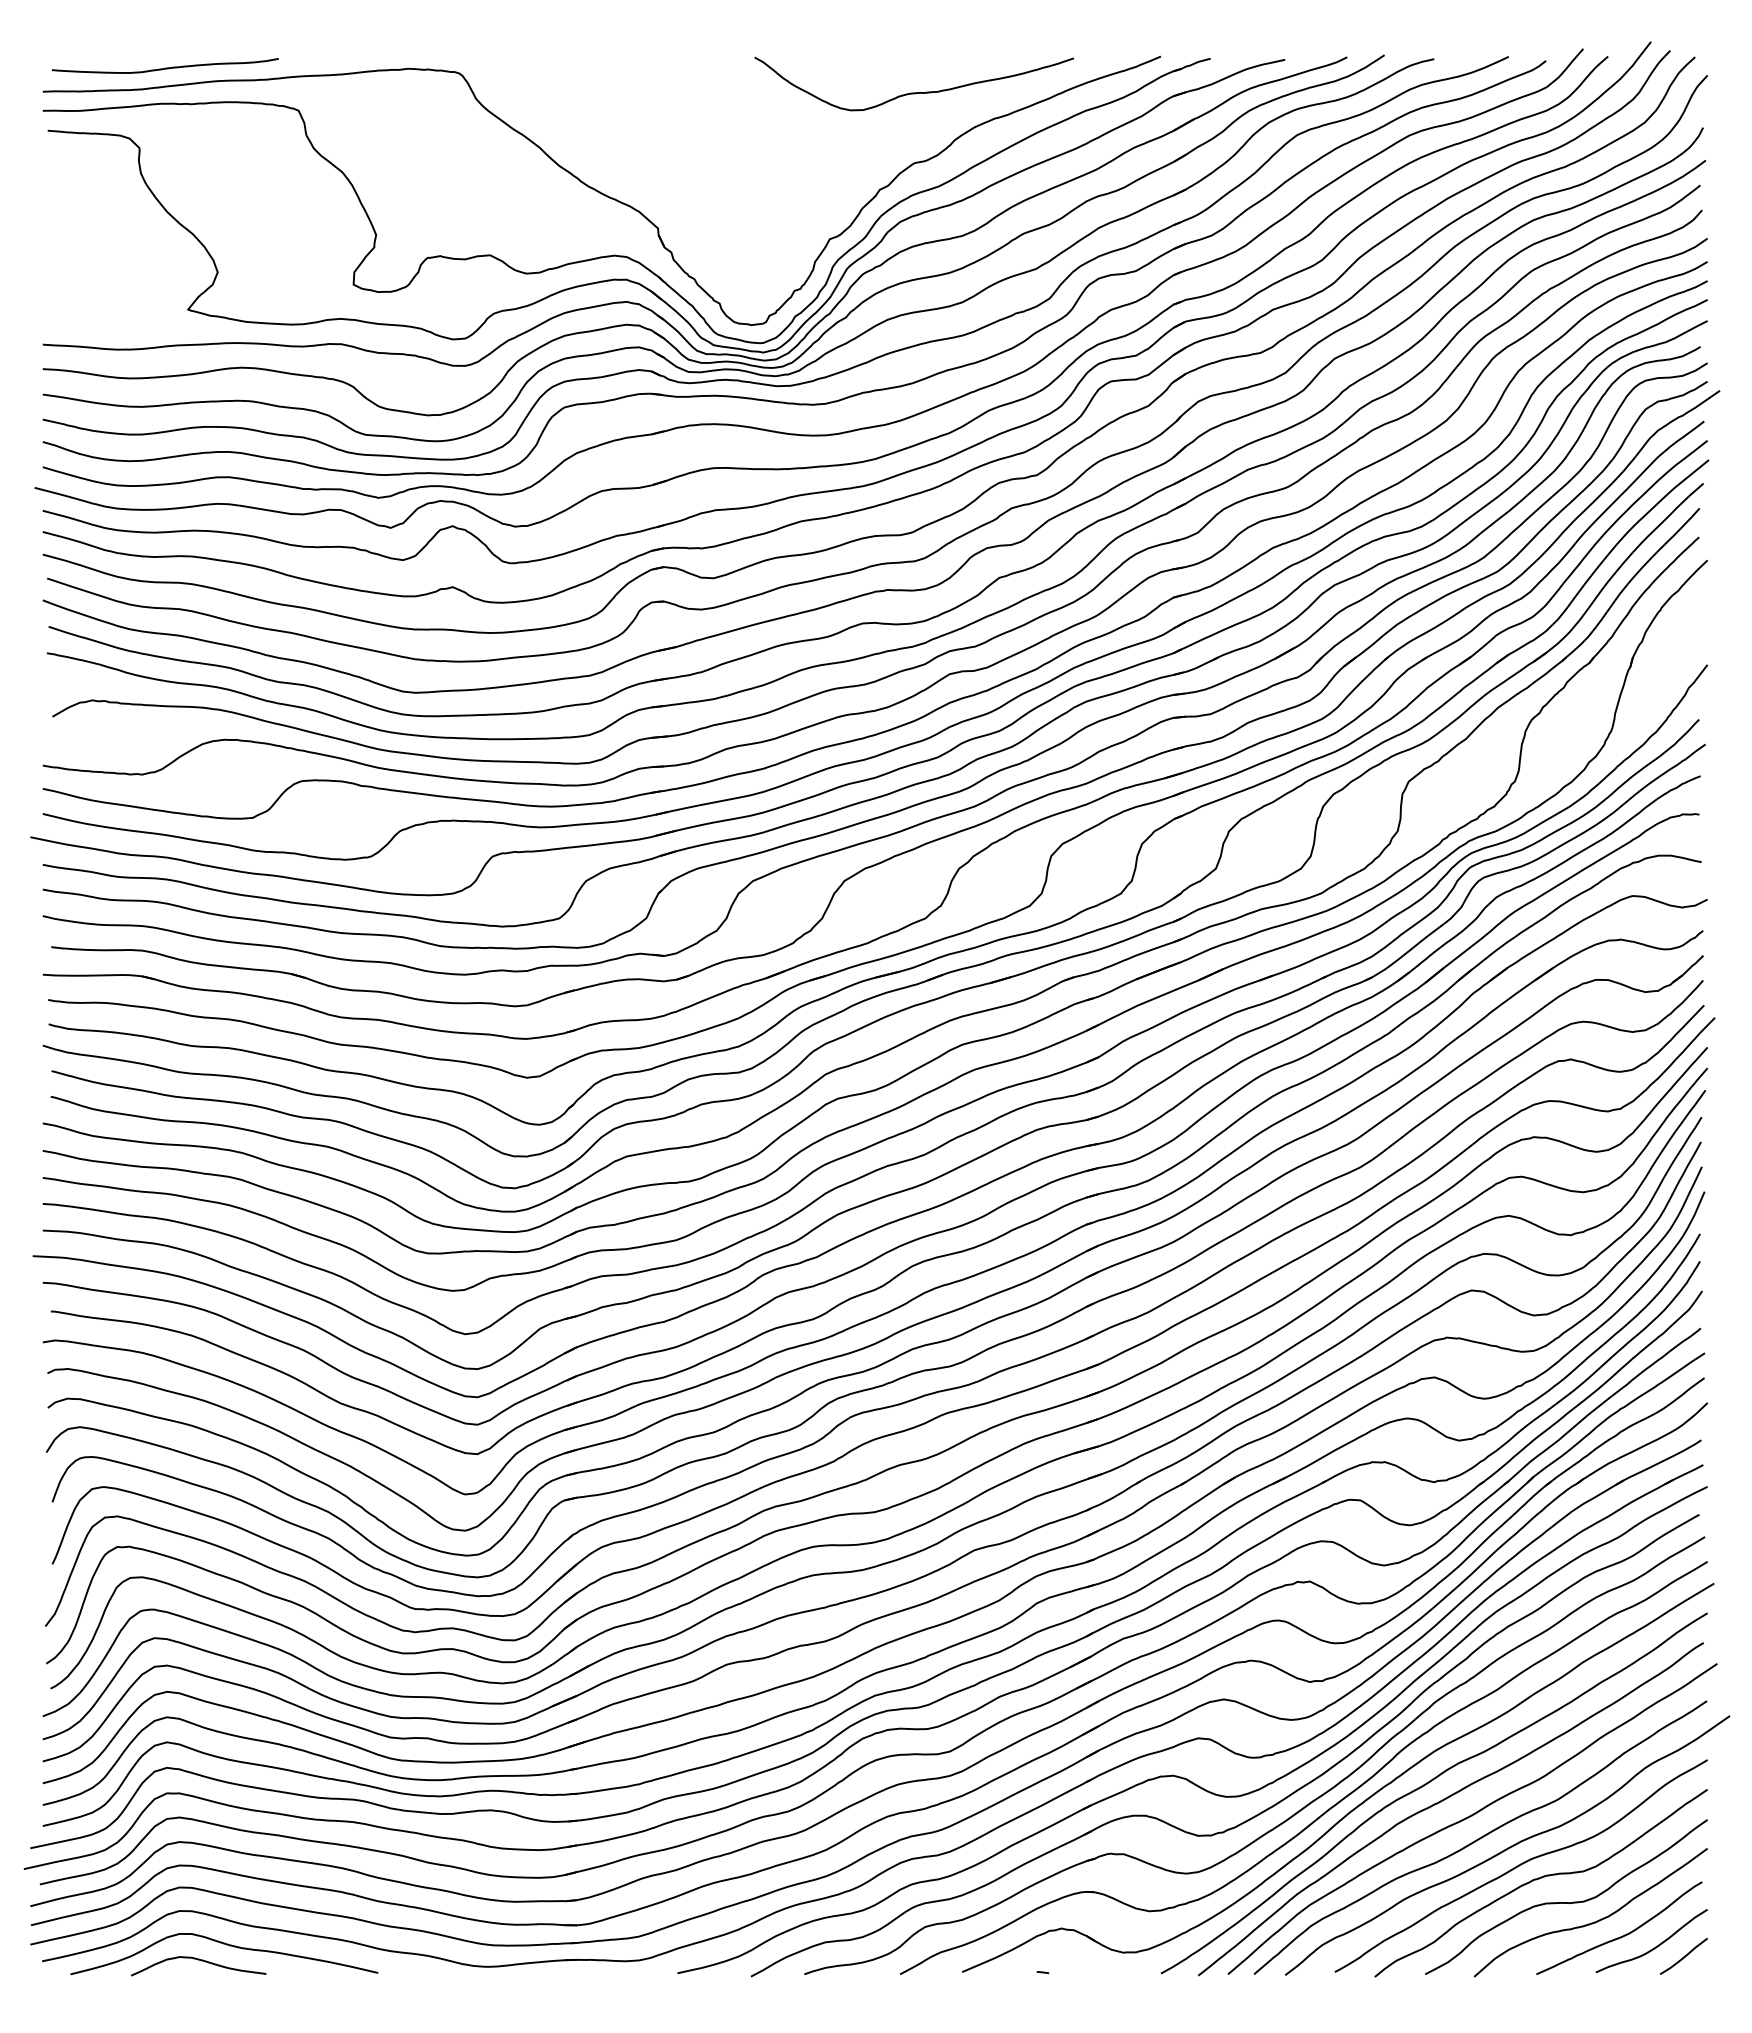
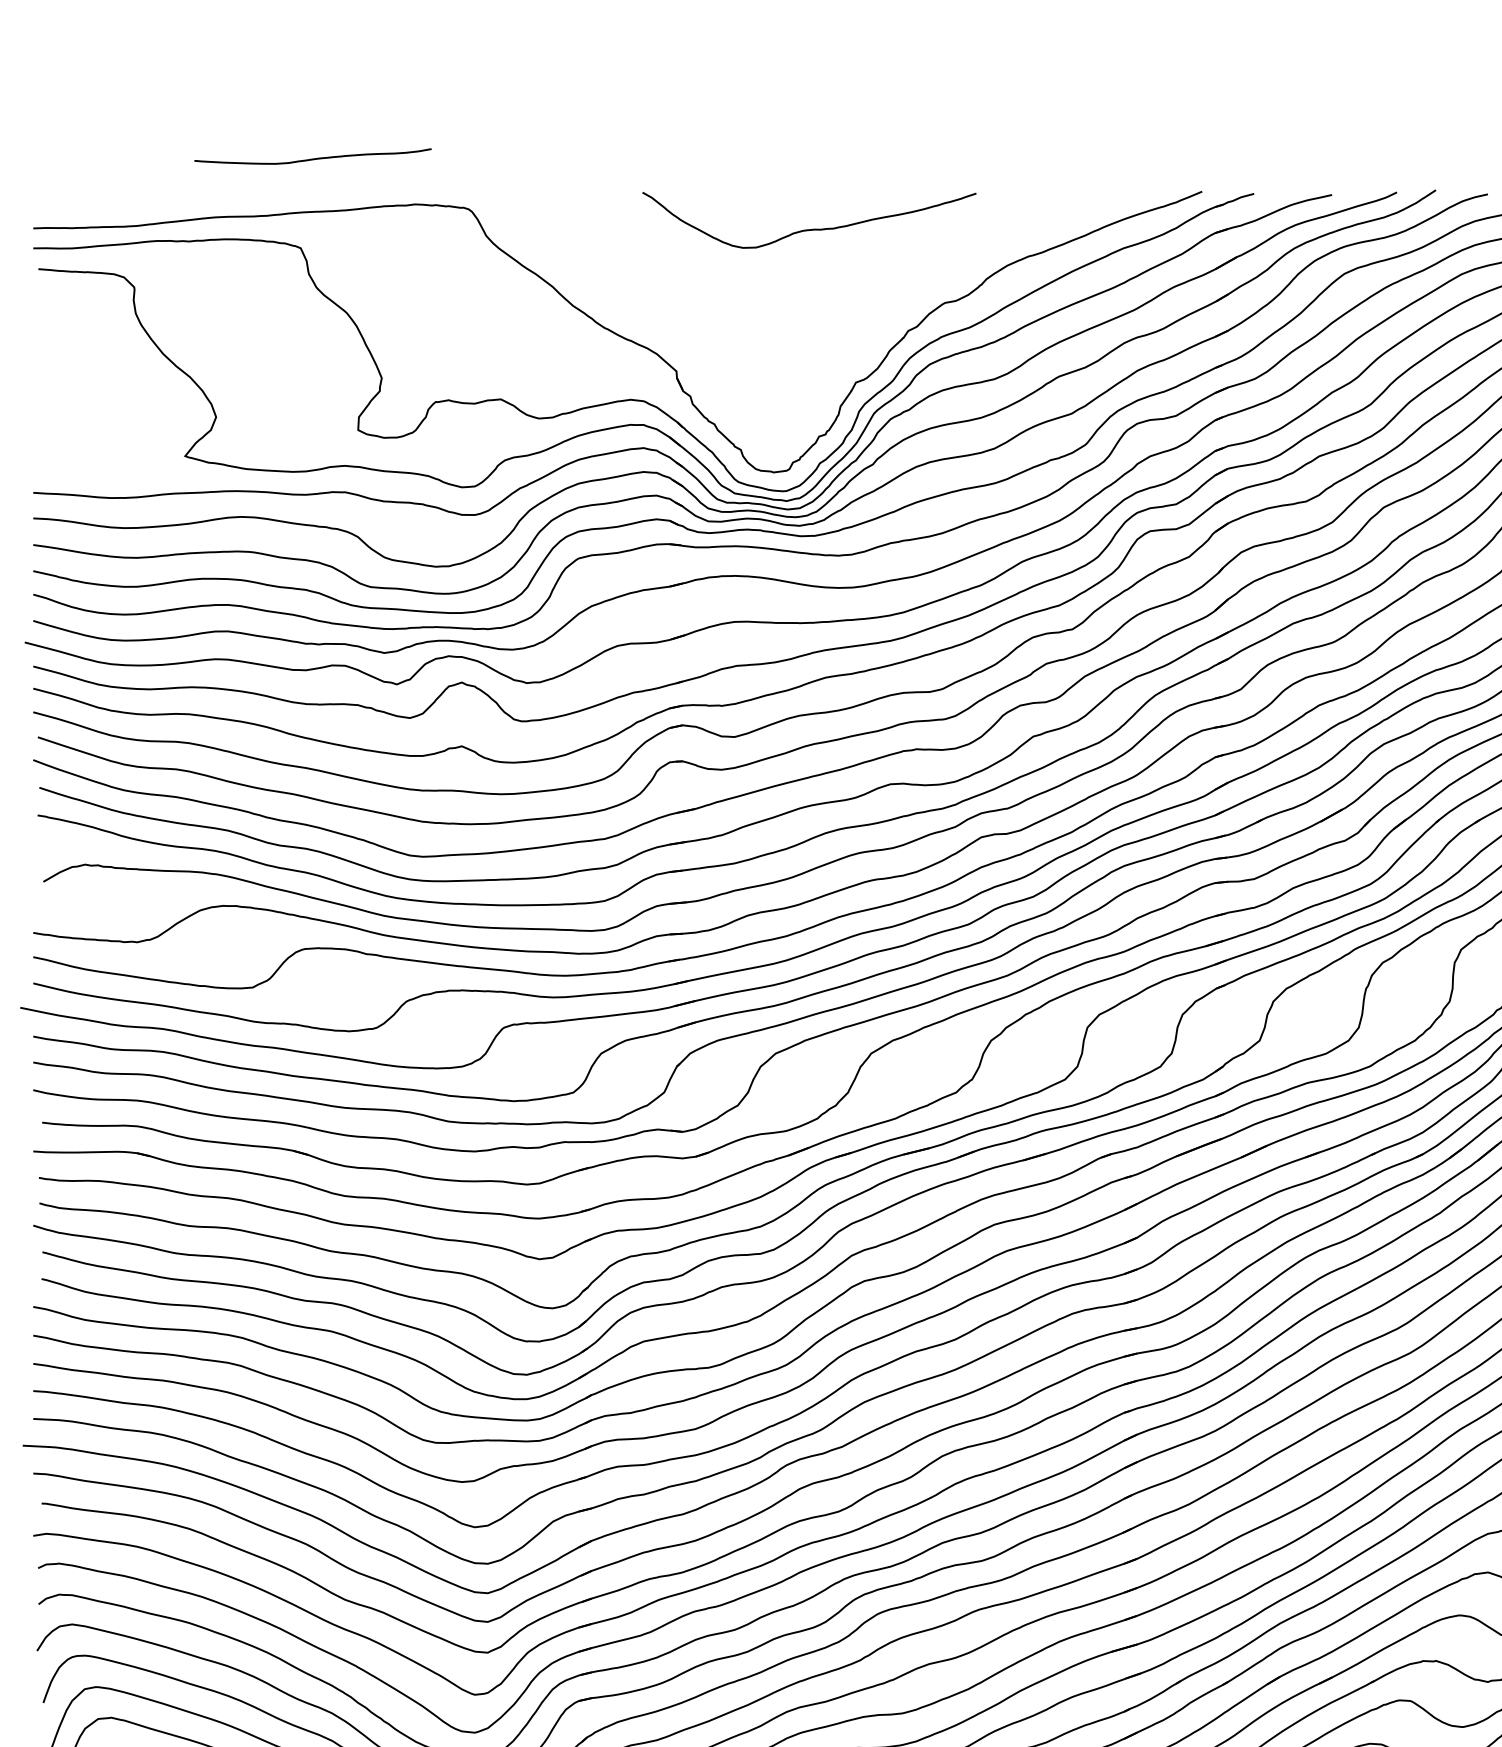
curve: (165, 67) -> (313, 158), moved
curve: (913, 92) -> (808, 229), moved

